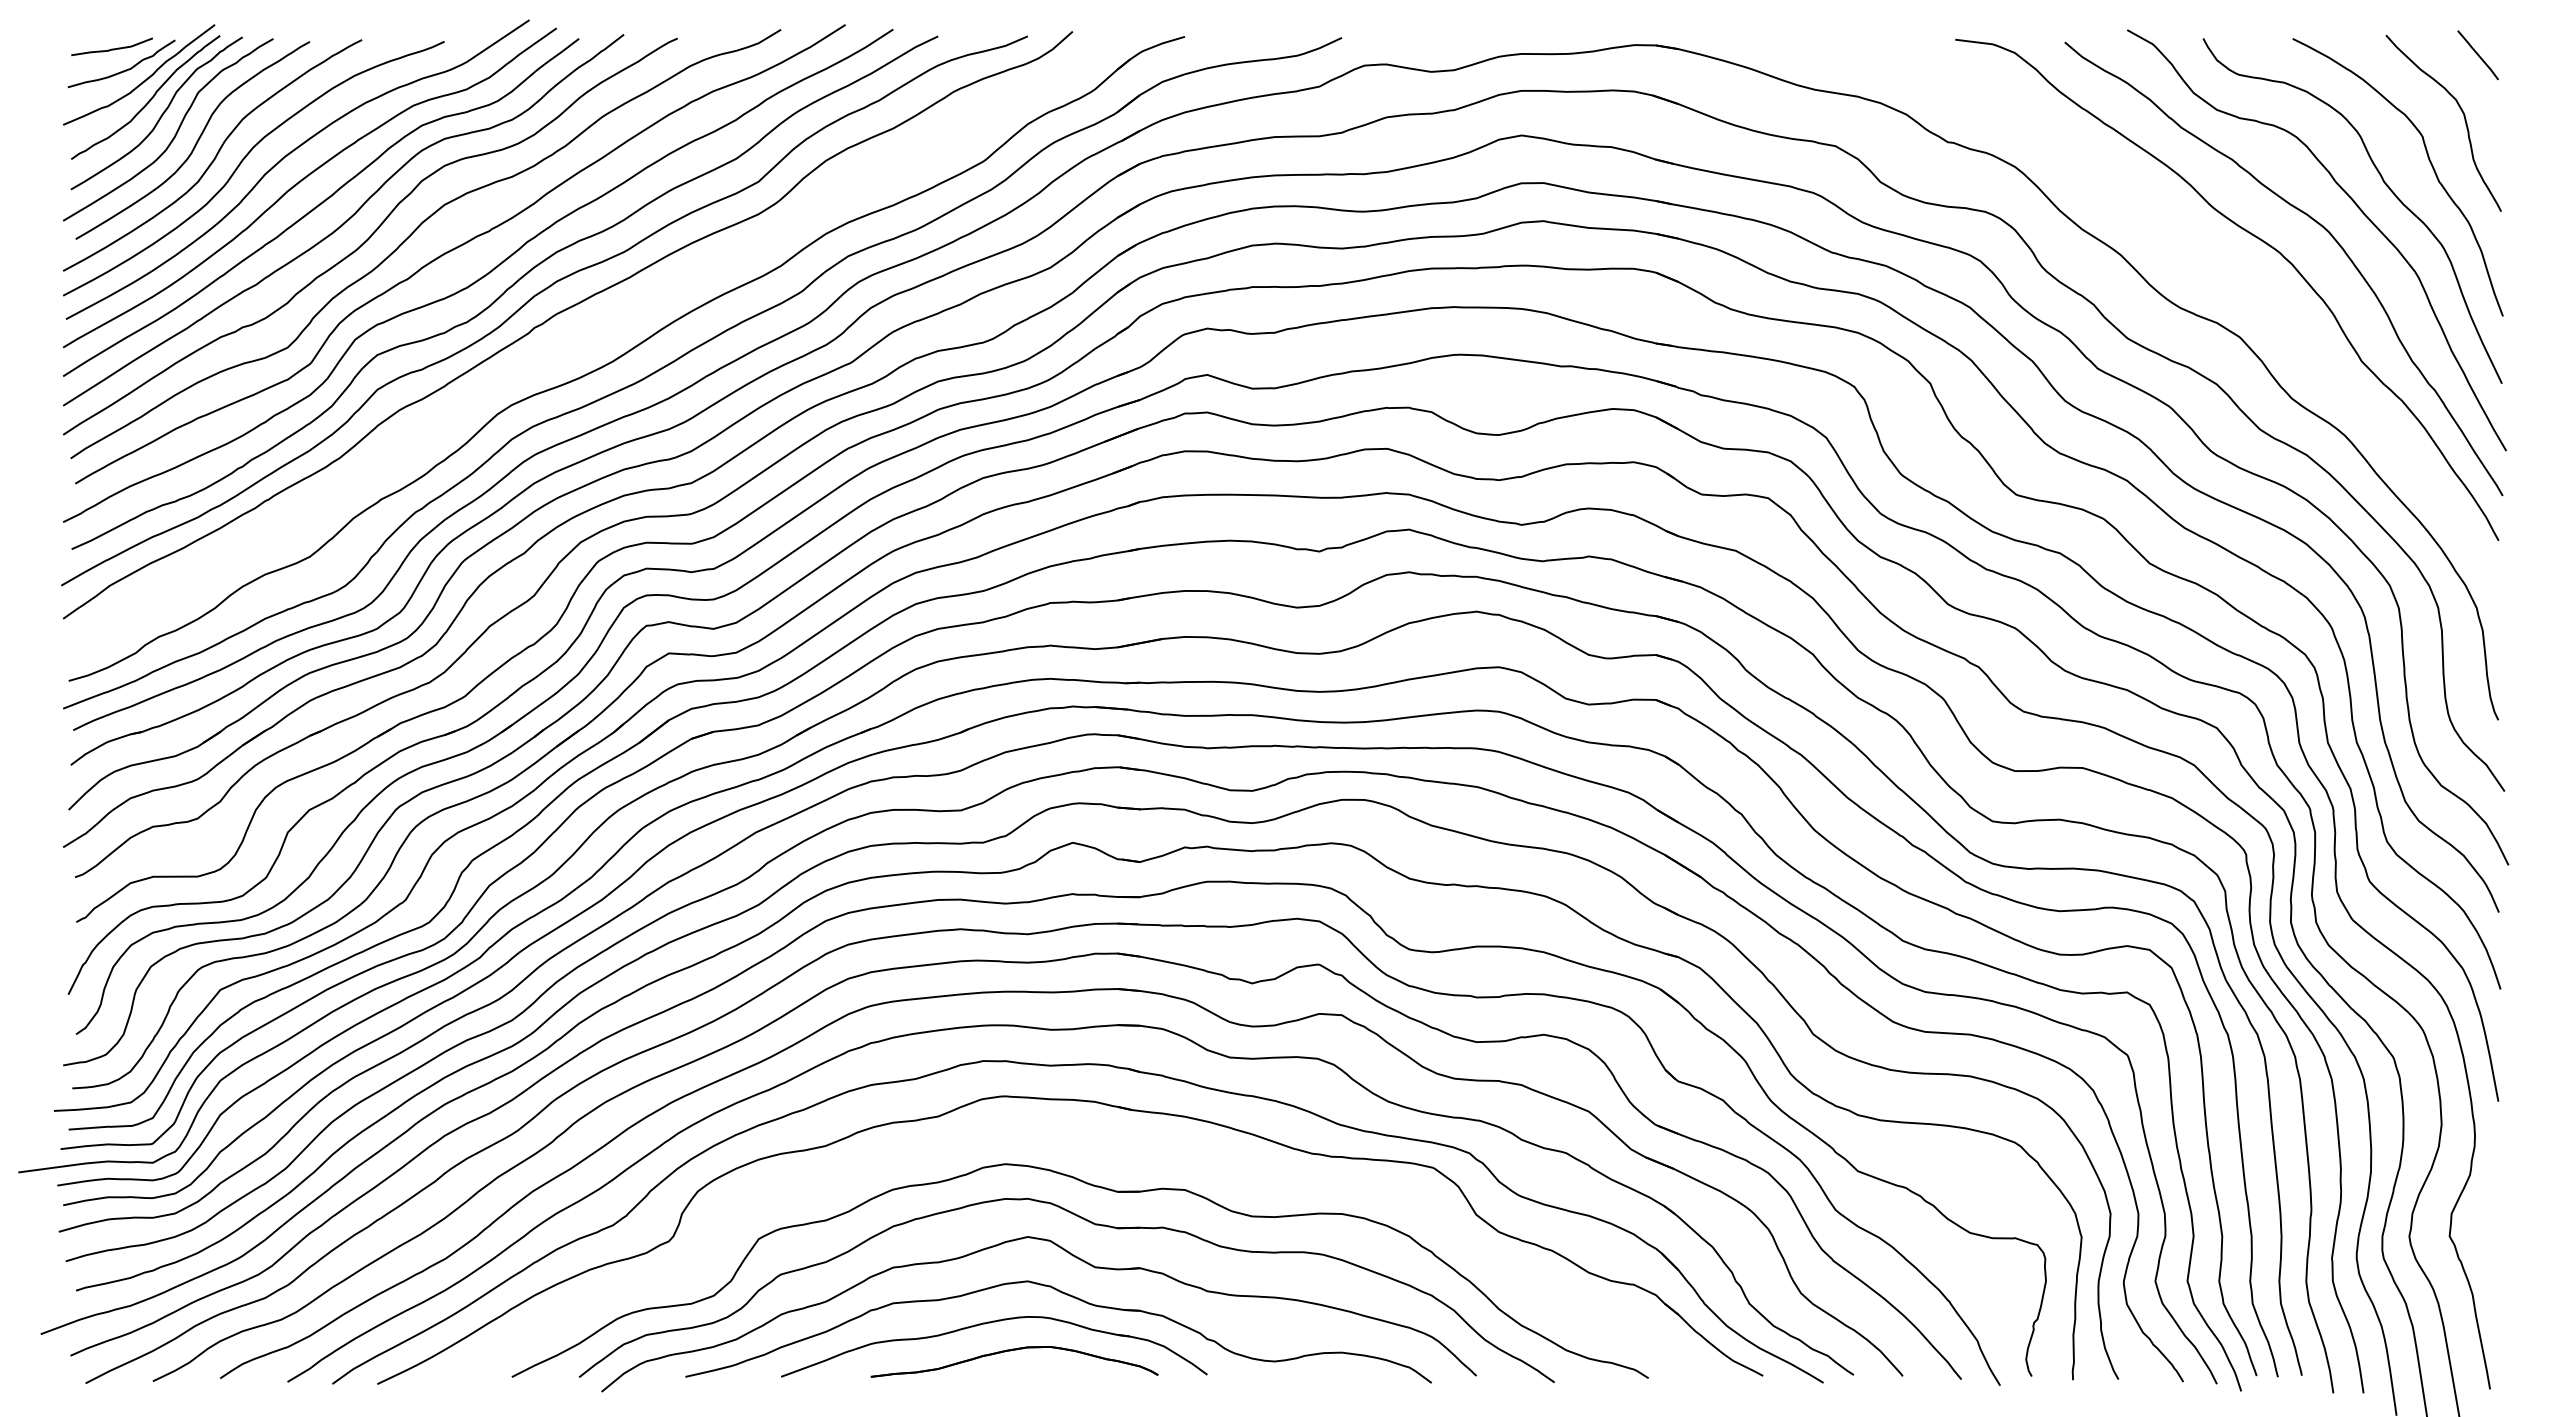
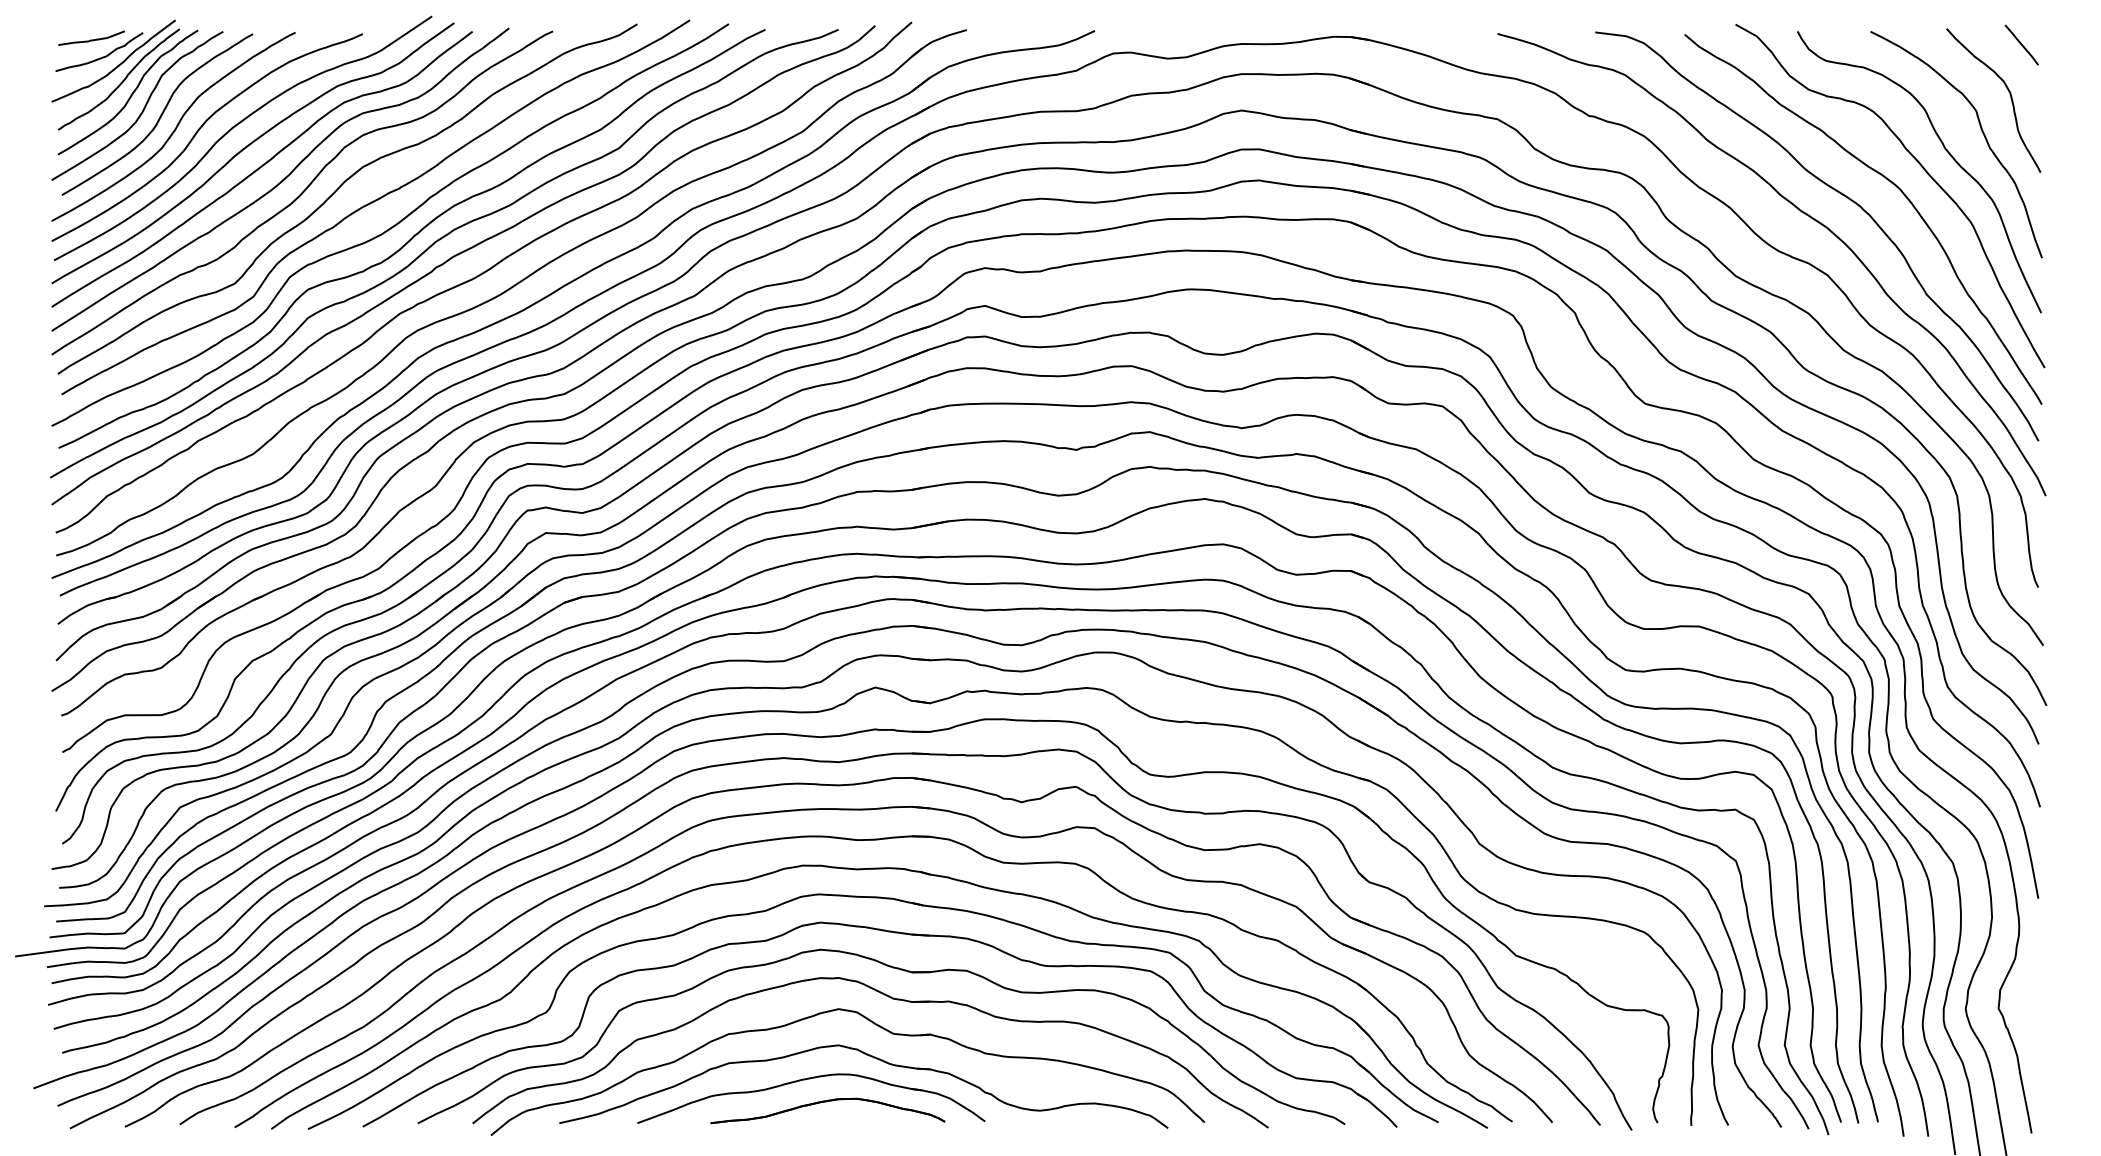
curve: (2211, 262) -> (1804, 214), added
curve: (591, 336) -> (482, 274), added
part: (1093, 1143) -> (892, 932), added

